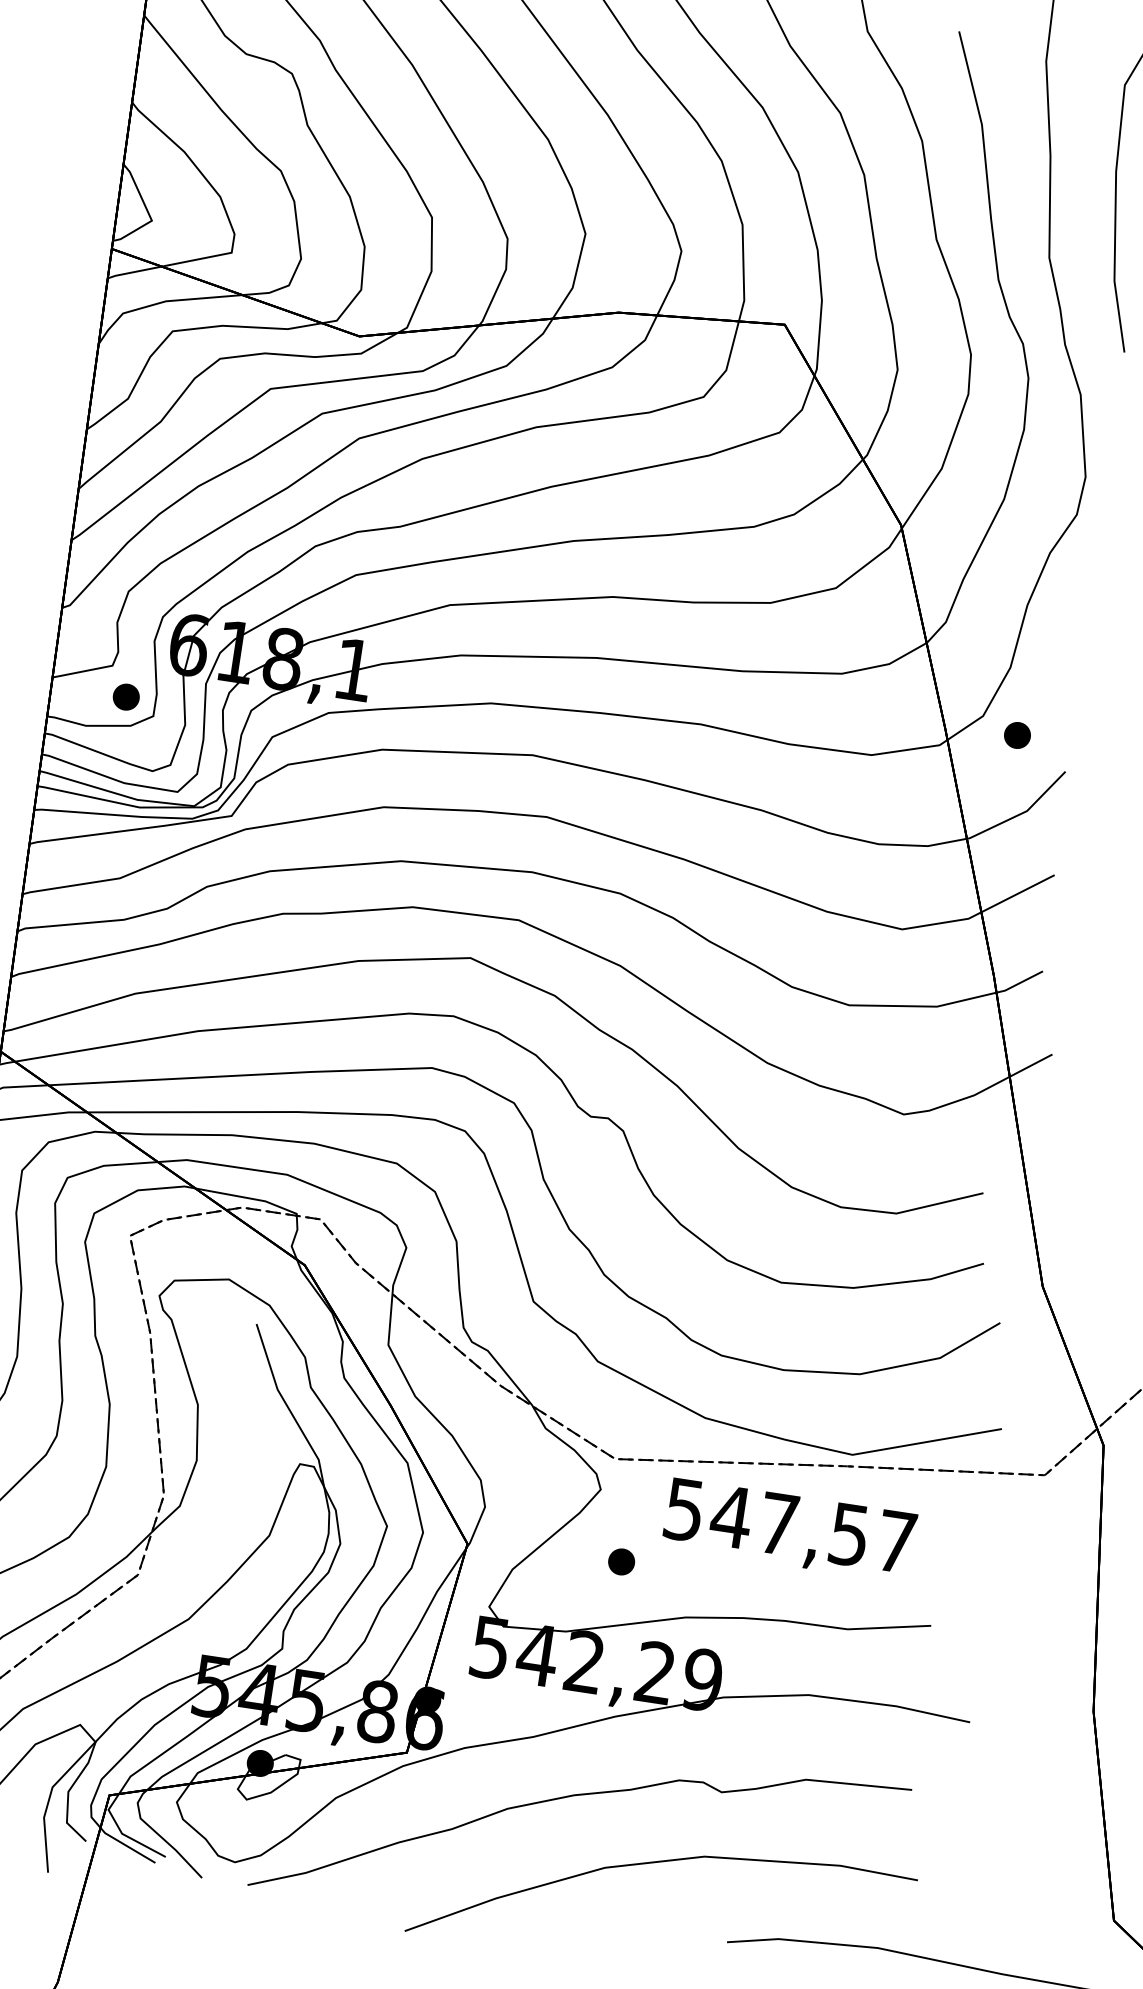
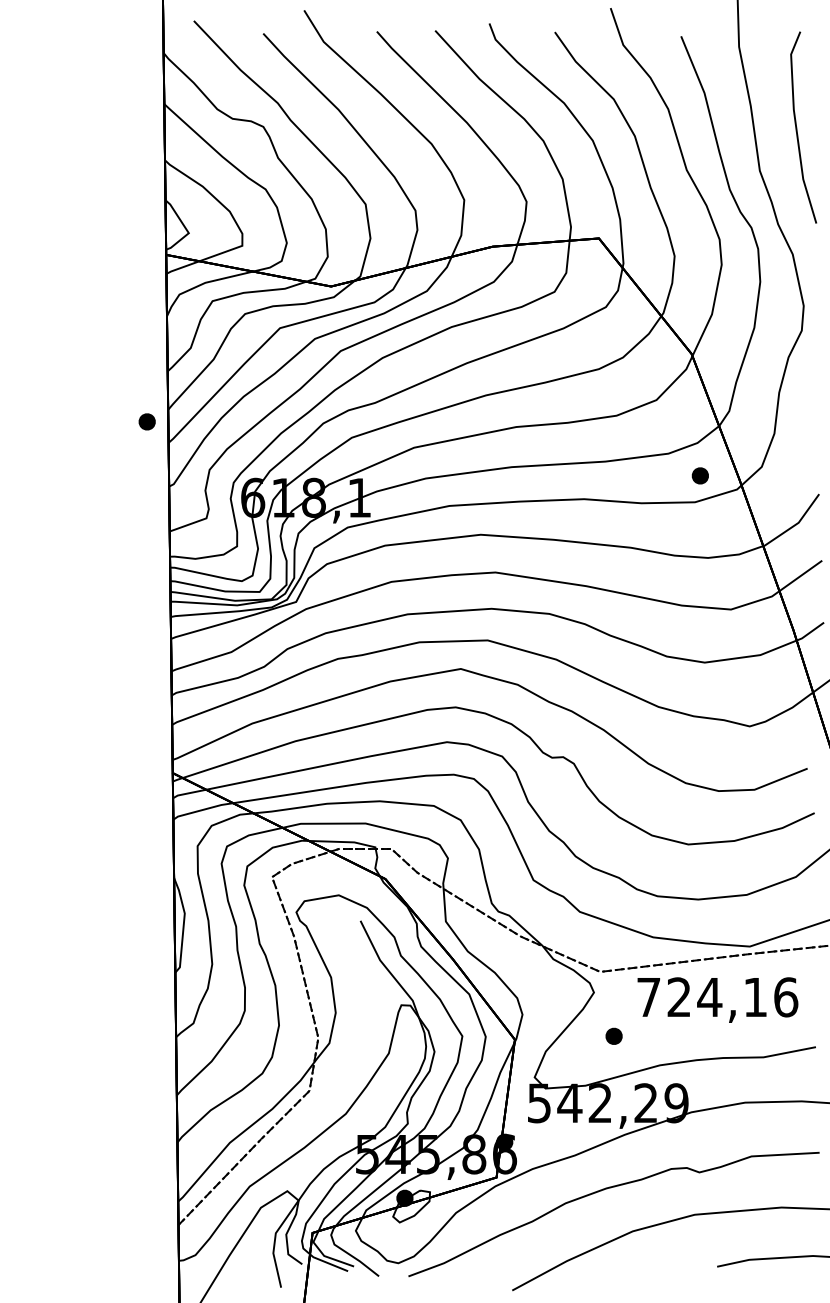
part: (125, 696) -> (146, 421), moved
part: (1016, 734) -> (699, 475), moved
text: (790, 1526) -> (717, 997), 547,57 -> 724,16

